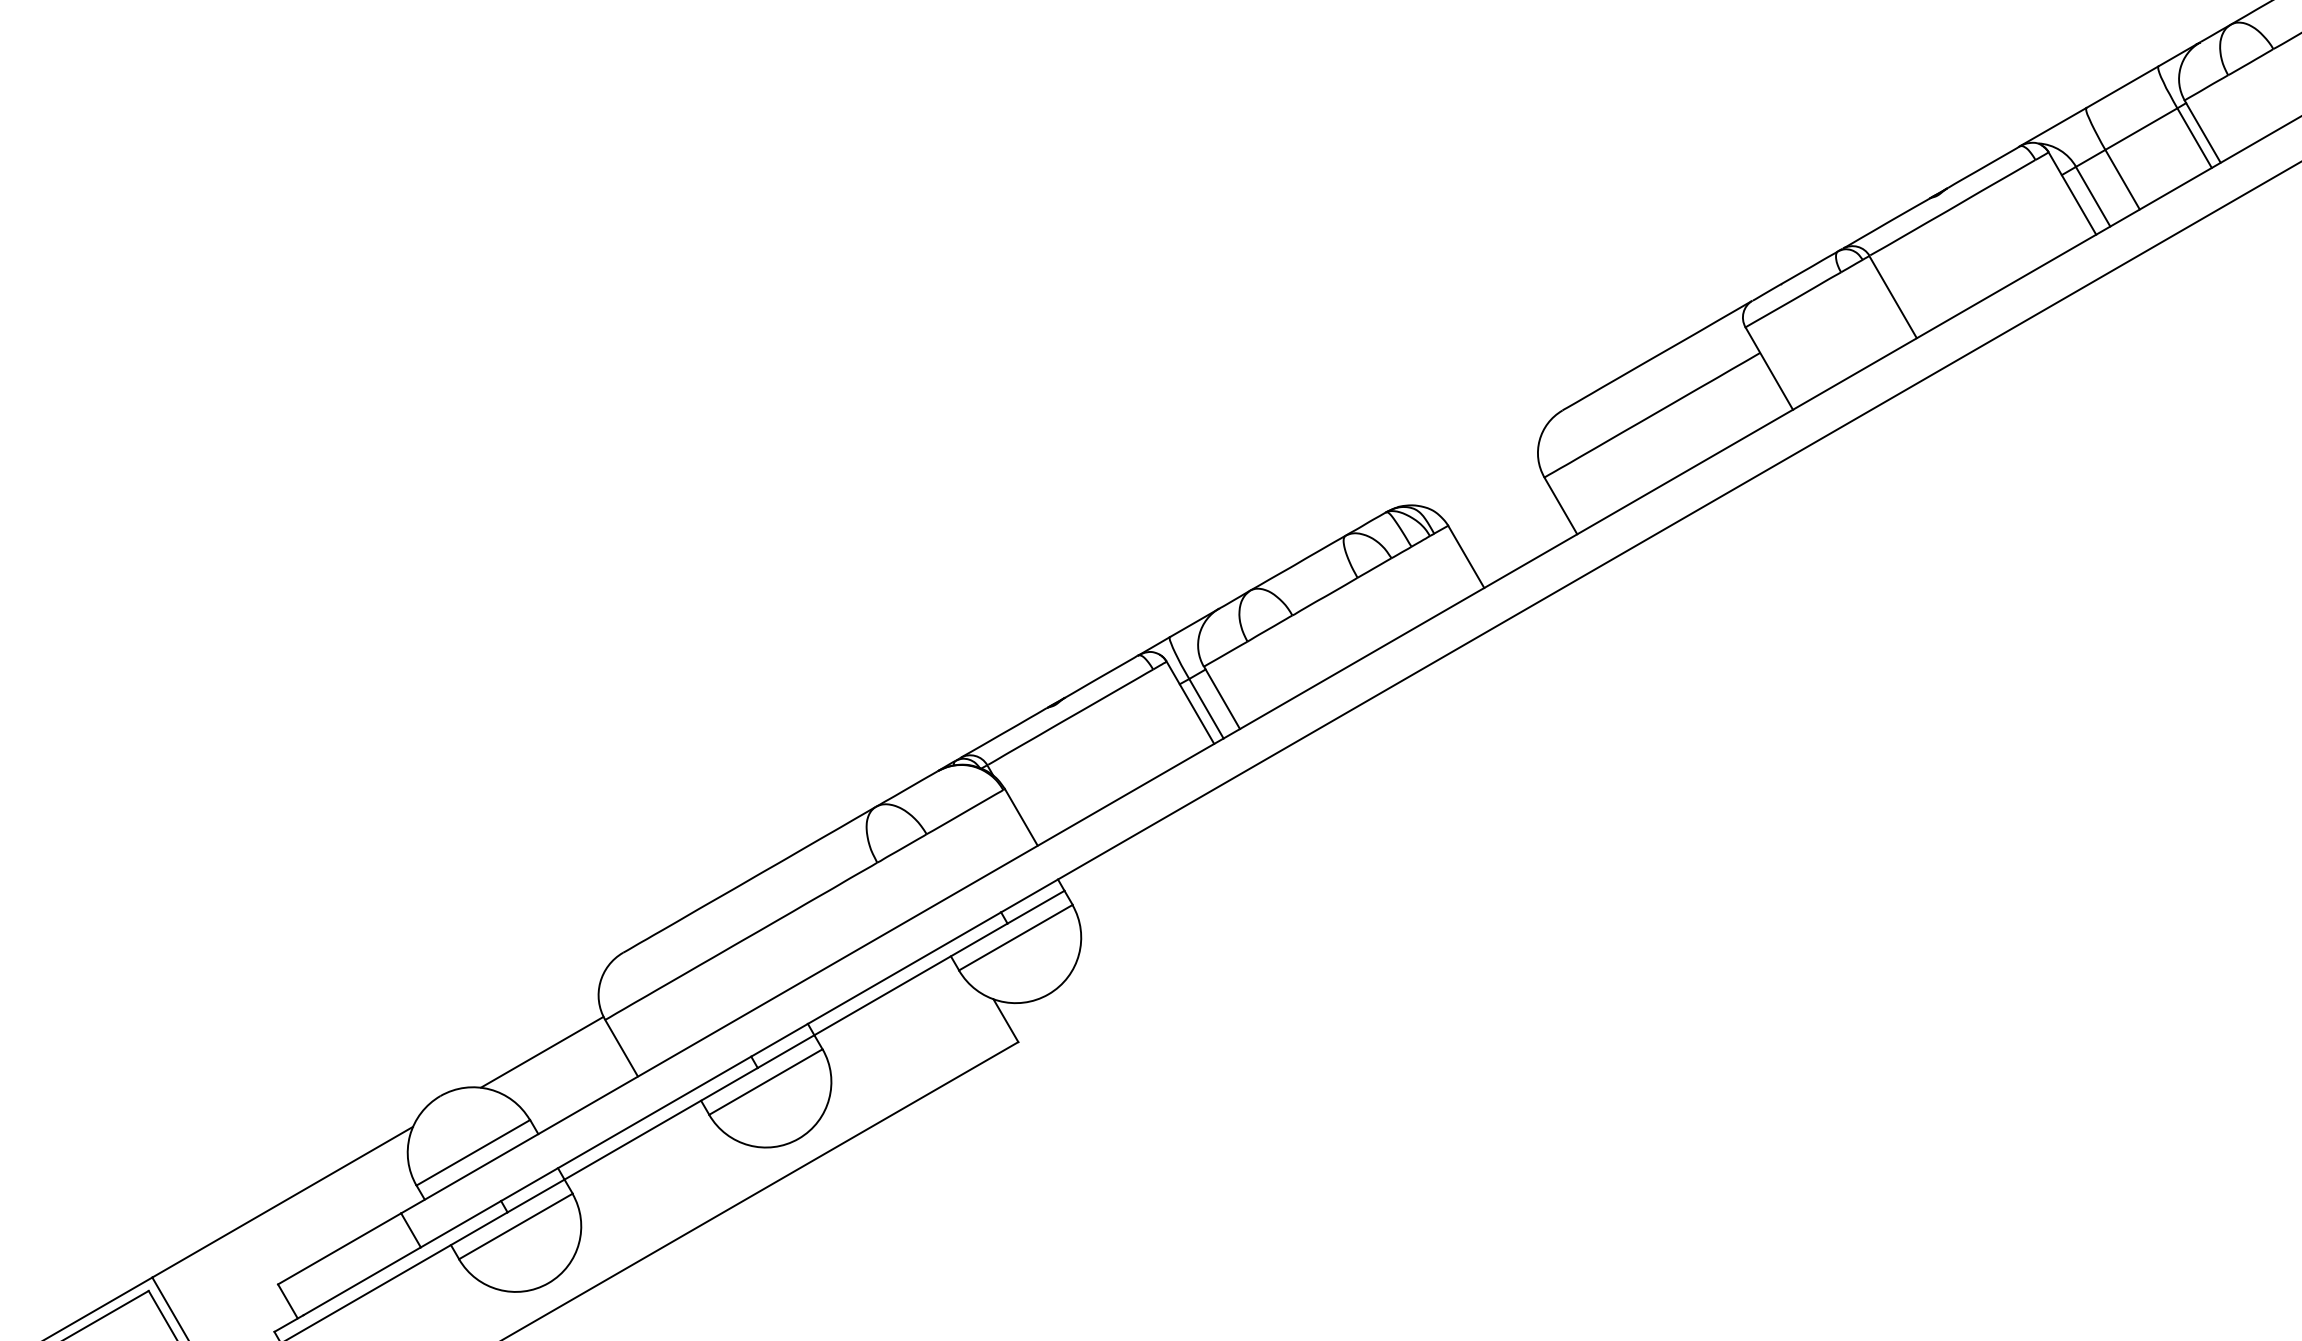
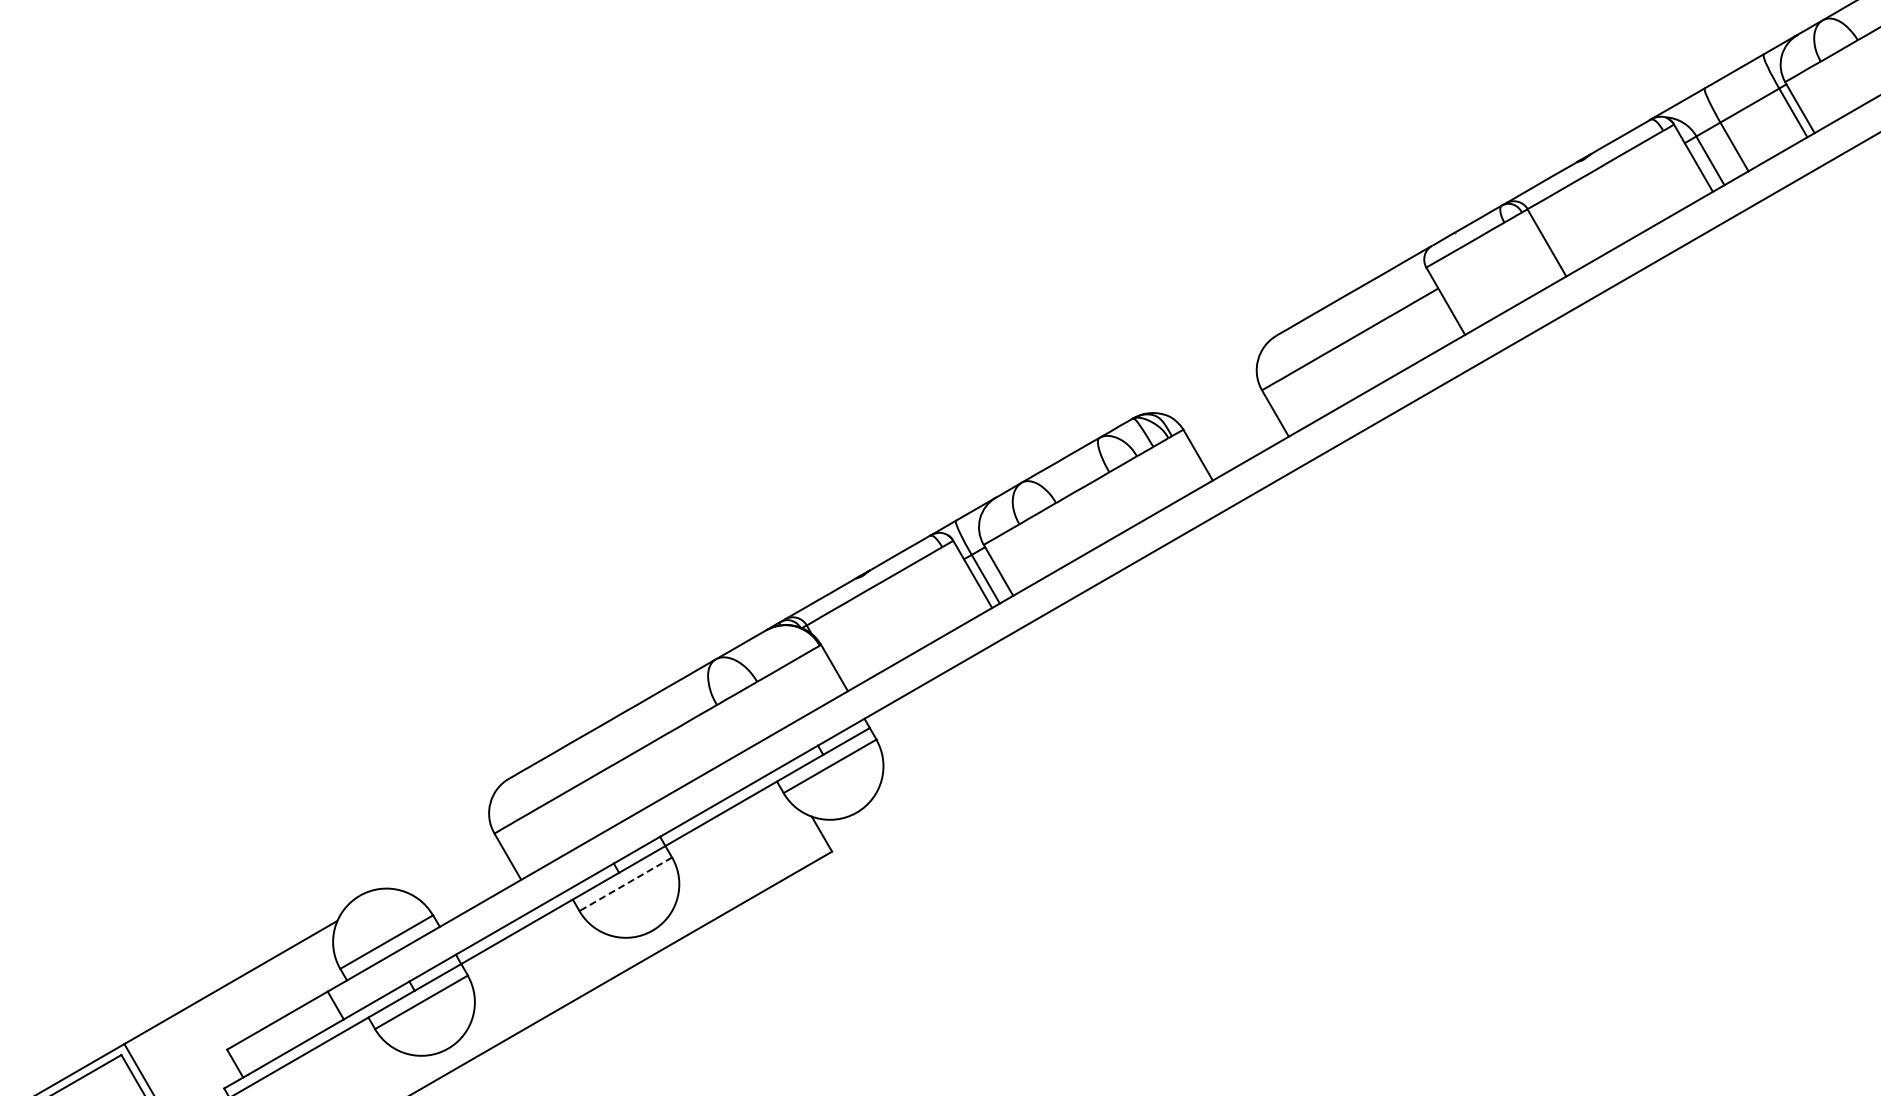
line: (542, 1051) -> (443, 859), removed
line: (765, 1082) -> (625, 884), solid -> dashed

